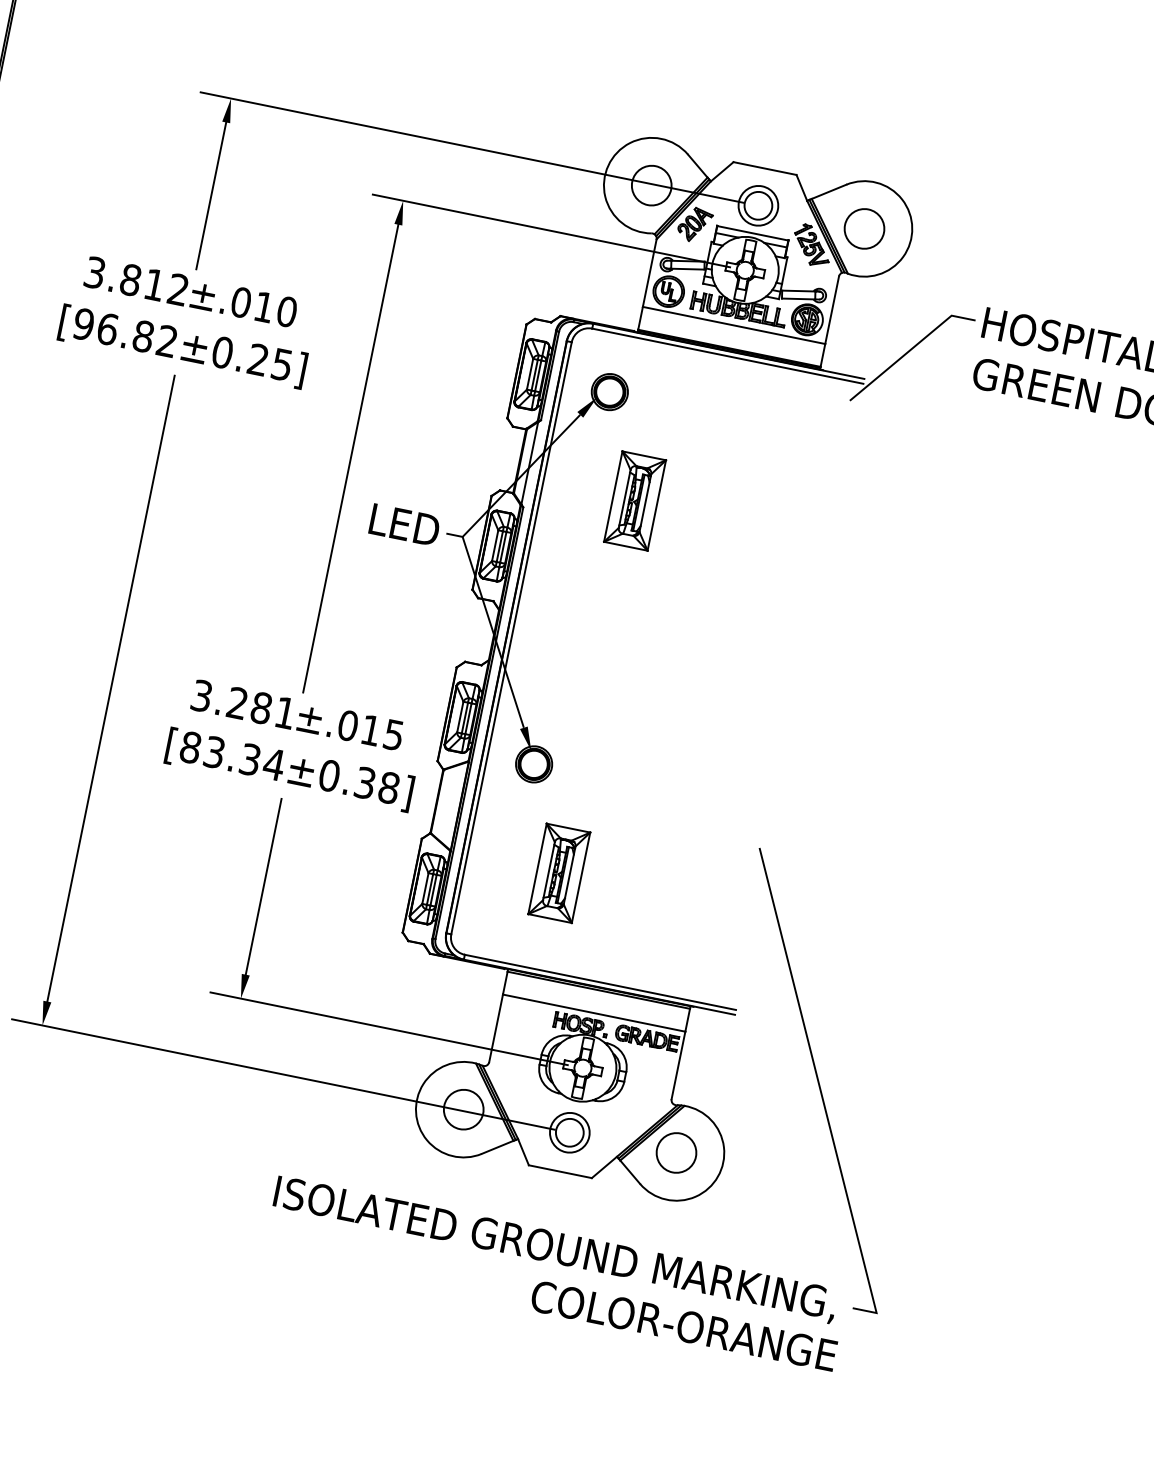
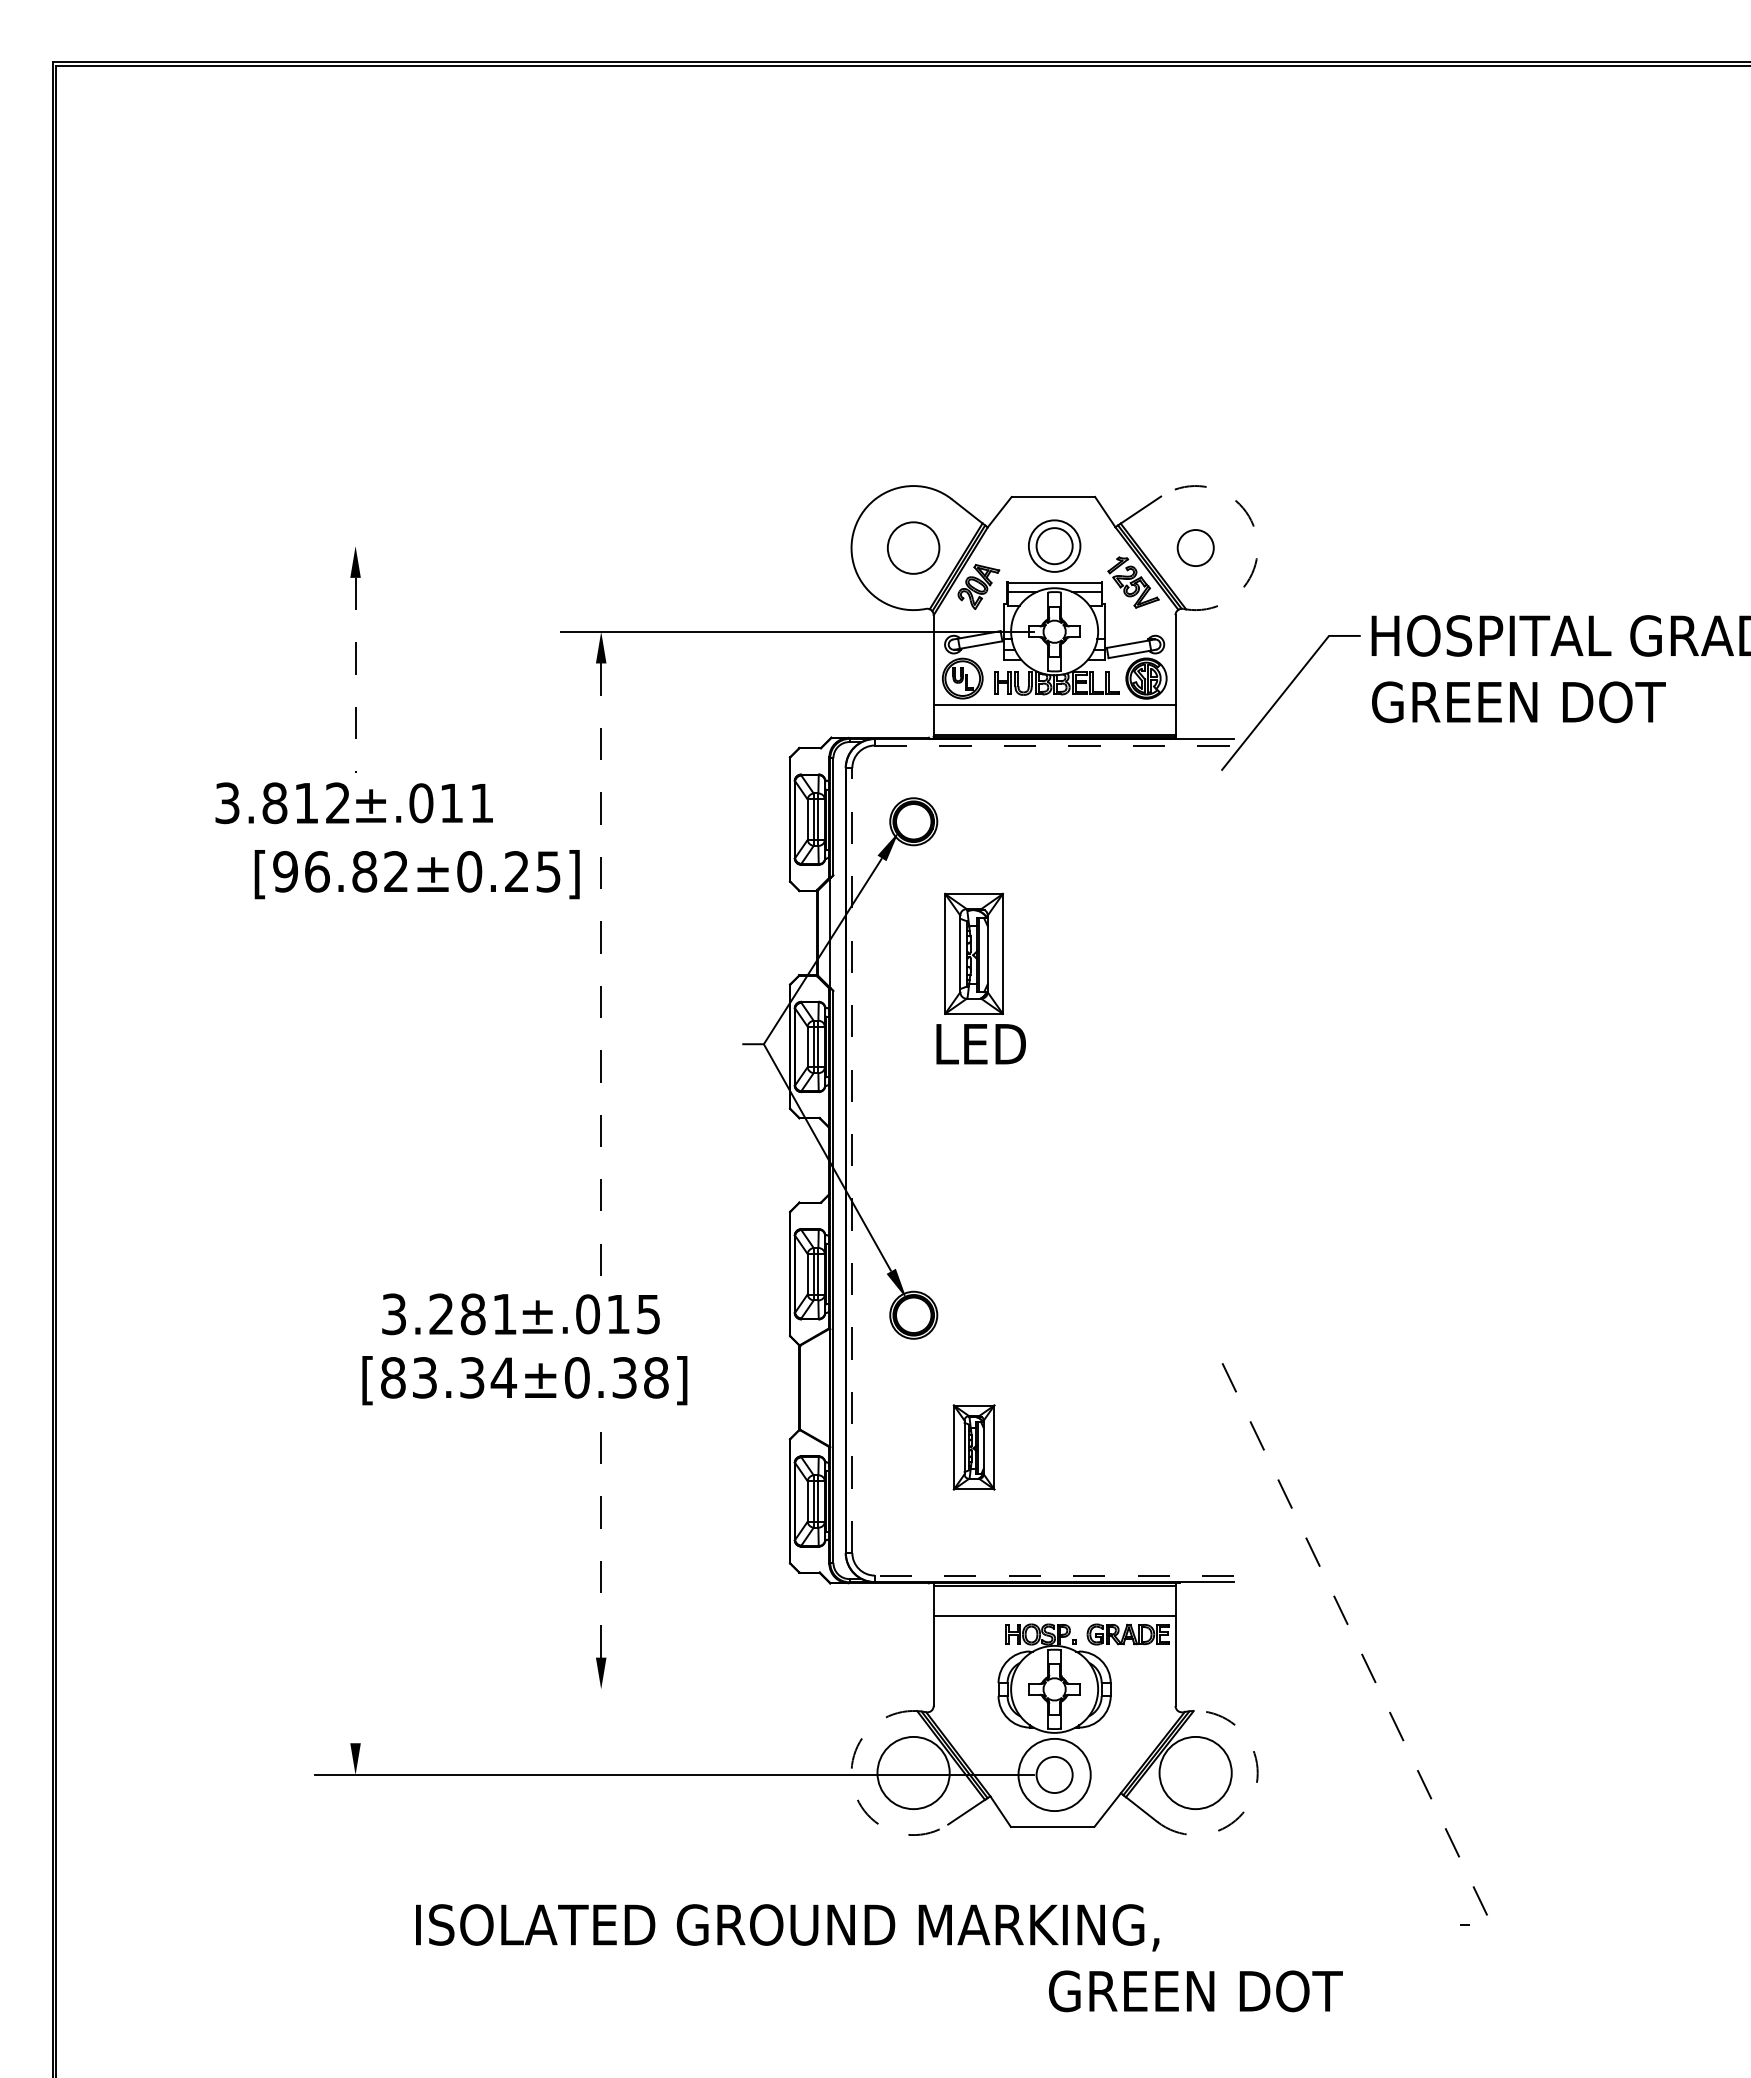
line: (471, 147) -> (674, 546), removed
line: (211, 196) -> (355, 675), solid -> dashed
circle: (864, 228) -> (1195, 547), size x0.7
arc: (912, 228) -> (1256, 534), solid -> dashed
text: (287, 312) -> (482, 803), ±.010 -> ±.011
text: (182, 346) -> (416, 874), moved
line: (727, 356) -> (1054, 745), solid -> dashed
line: (350, 459) -> (601, 974), solid -> dashed
text: (404, 525) -> (980, 1044), moved
line: (511, 638) -> (852, 1160), solid -> dashed
line: (110, 688) -> (355, 1328), removed
text: (297, 715) -> (520, 1314), moved
text: (289, 769) -> (524, 1380), moved
part: (559, 873) -> (974, 1447), size x0.7
line: (264, 886) -> (601, 1540), solid -> dashed
line: (600, 982) -> (1054, 1575), solid -> dashed
line: (388, 1028) -> (797, 1689), removed
line: (821, 1093) -> (1364, 1659), solid -> dashed
circle: (463, 1109) -> (913, 1772), size x1.4
arc: (415, 1112) -> (853, 1789), solid -> dashed
circle: (569, 1132) -> (1054, 1774), size x1.4
circle: (676, 1152) -> (1195, 1772), size x1.4
arc: (717, 1176) -> (1254, 1792), solid -> dashed
text: (555, 1249) -> (787, 1927), moved
text: (690, 1327) -> (1258, 1991), COLOR-ORANGE -> GREEN DOT

